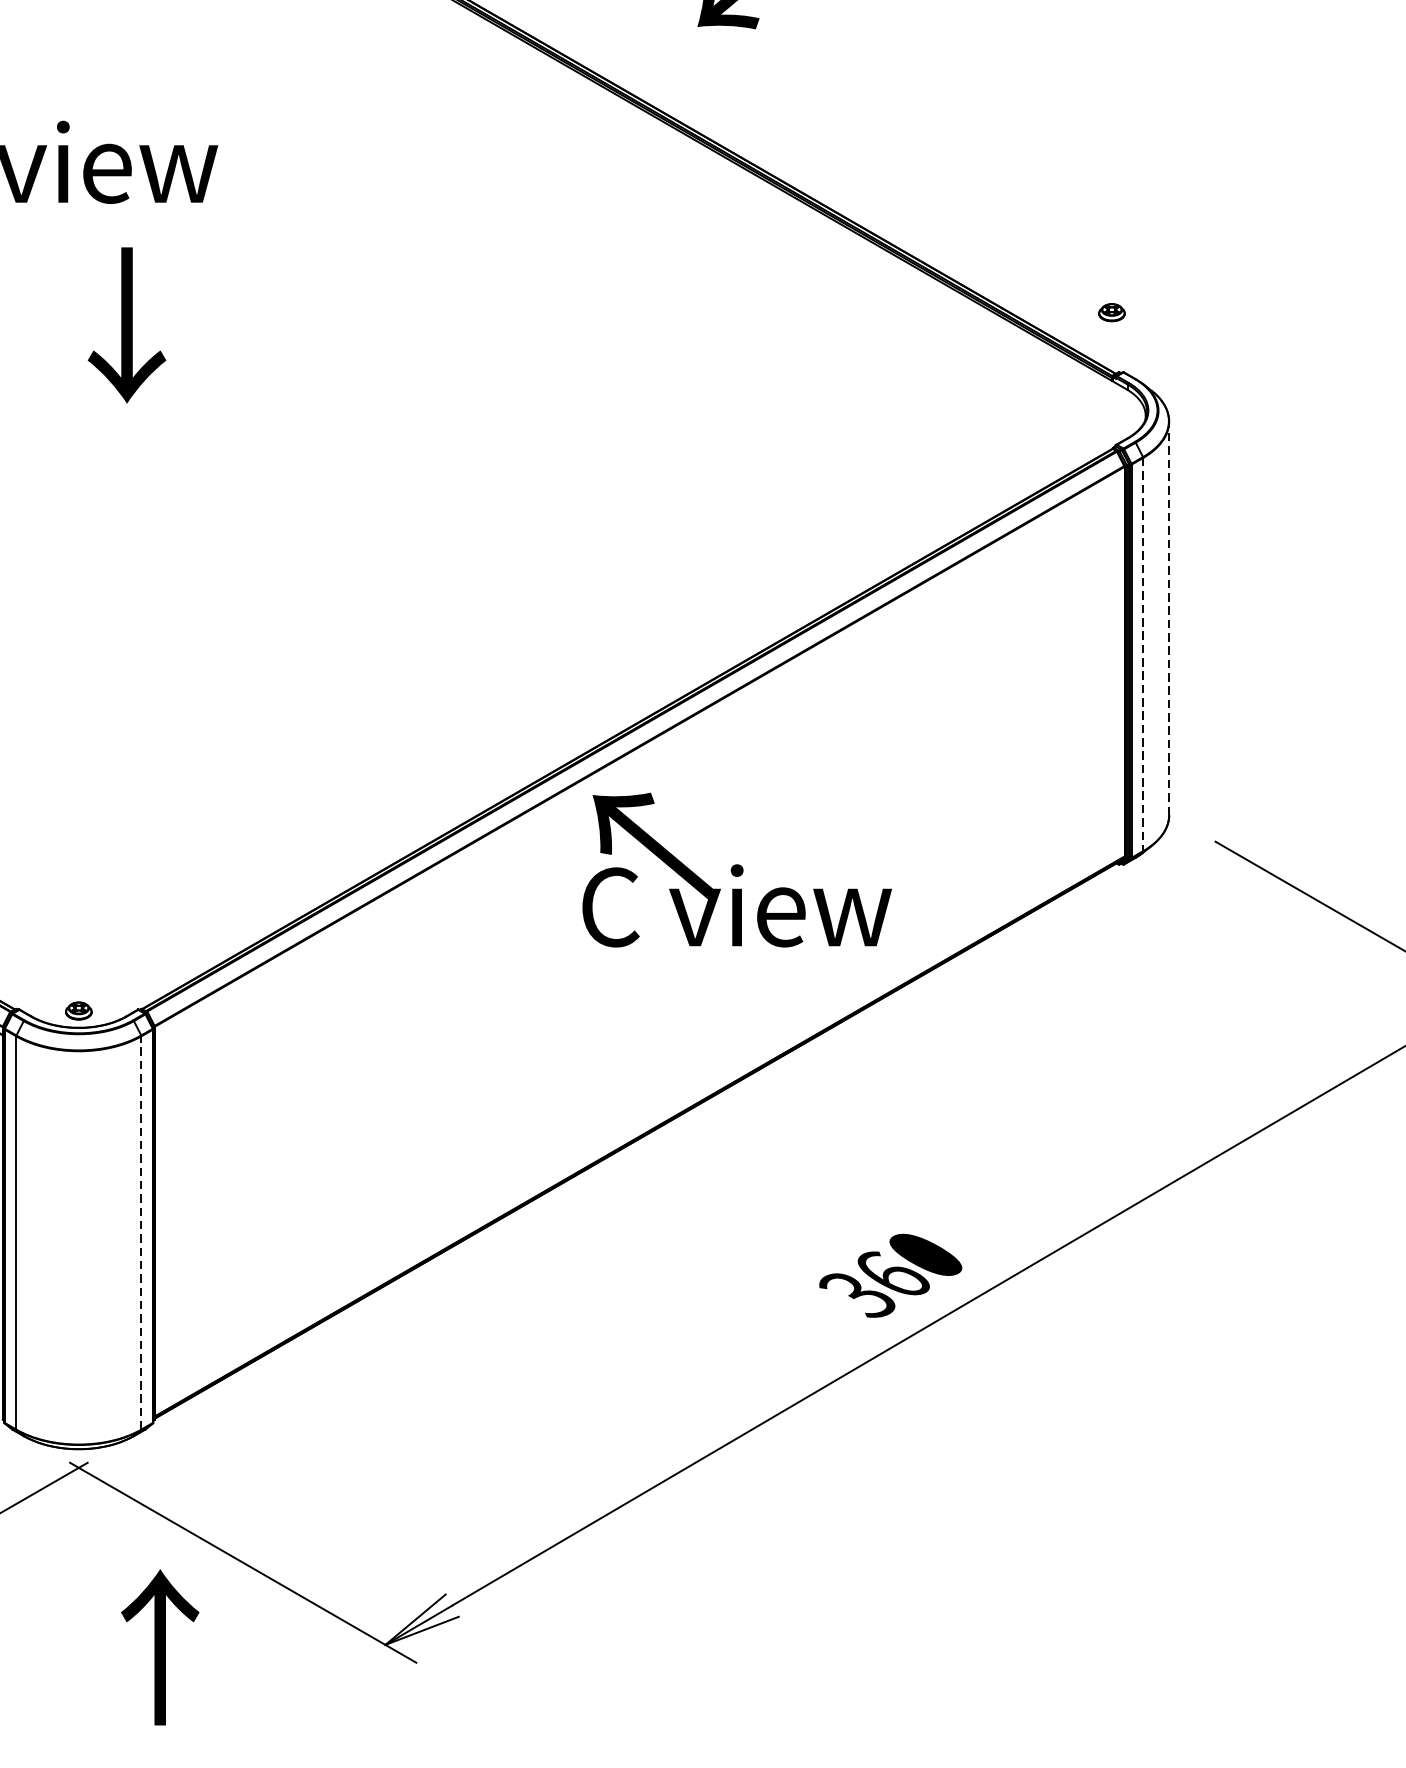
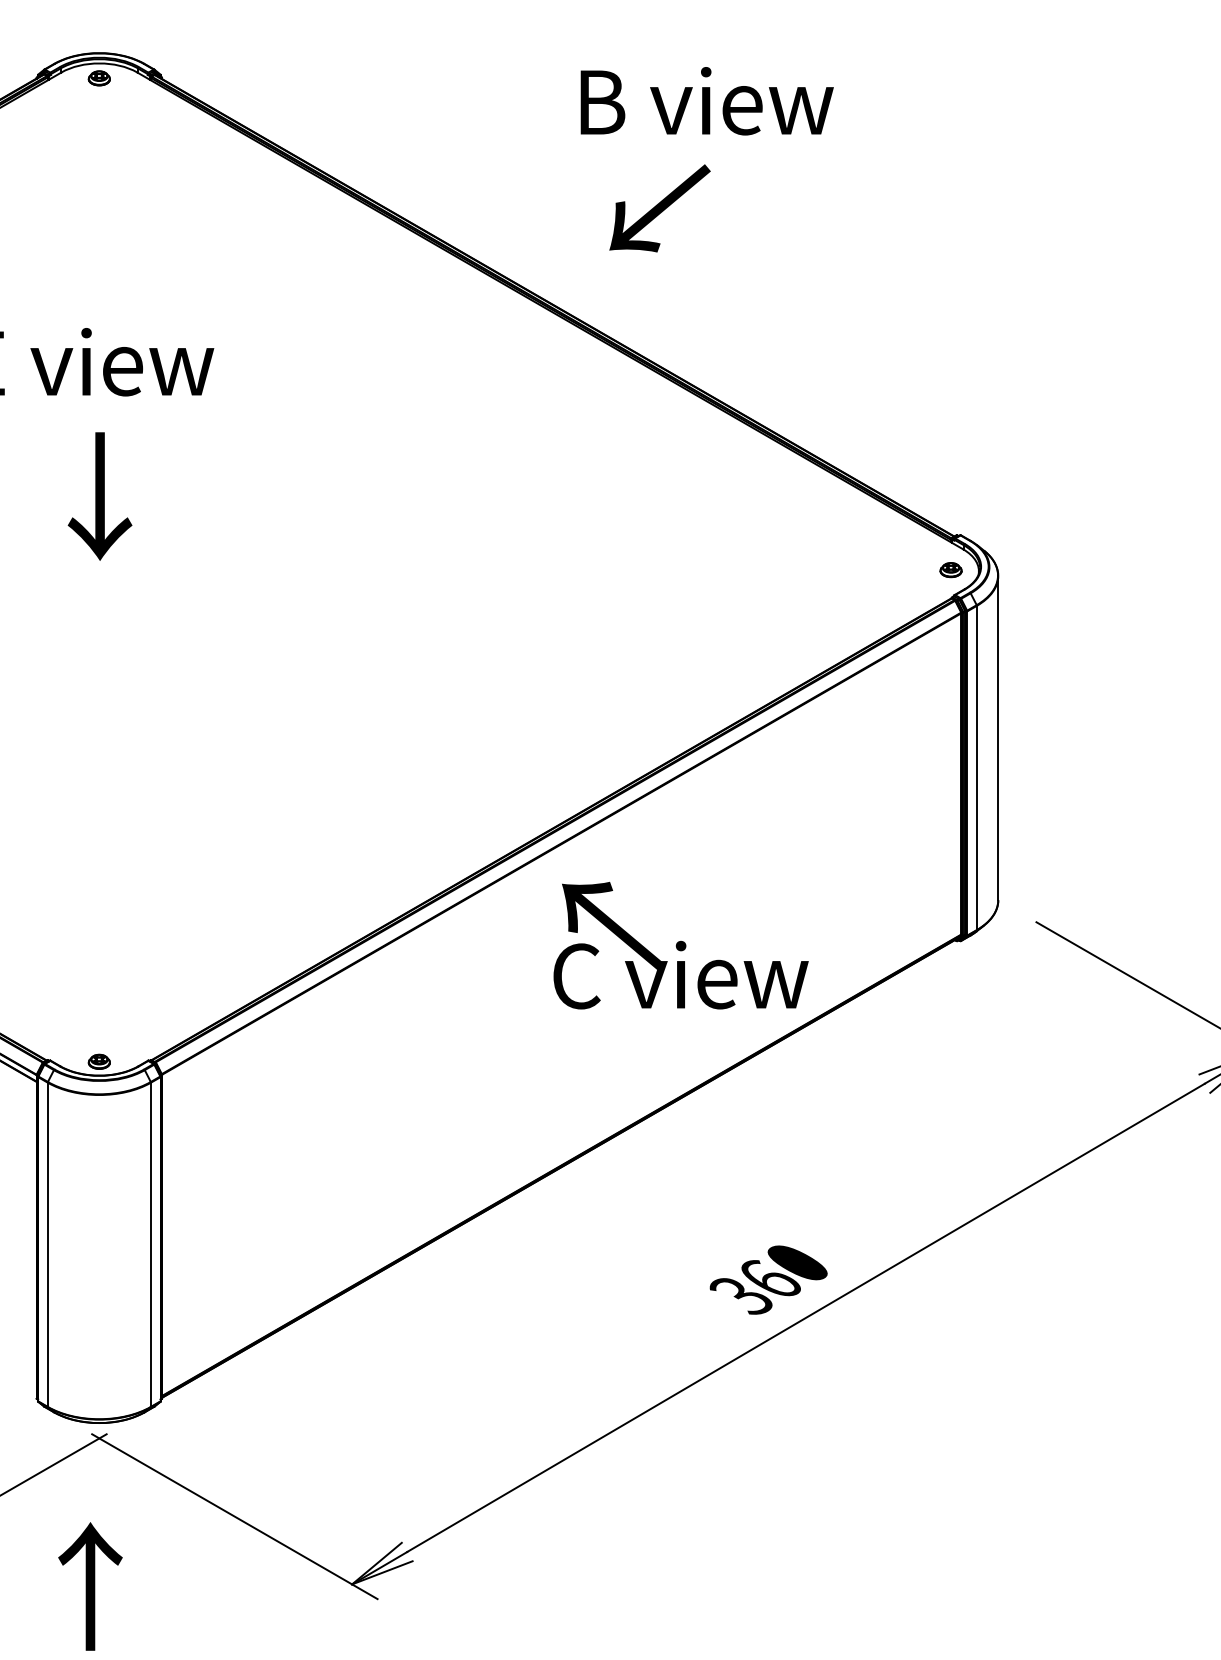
part: (1111, 313) -> (950, 570), moved
text: (126, 325) -> (99, 496), moved
line: (1169, 617) -> (998, 737), dashed -> solid
line: (1142, 655) -> (976, 768), dashed -> solid
text: (736, 869) -> (680, 945), moved
line: (142, 1232) -> (151, 1244), dashed -> solid
text: (160, 1647) -> (90, 1586), moved

